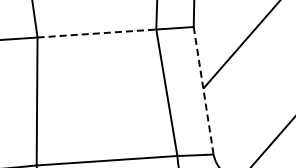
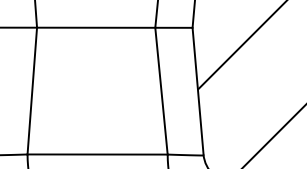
line: (97, 33) -> (96, 27), dashed -> solid
line: (204, 90) -> (198, 91), dashed -> solid

